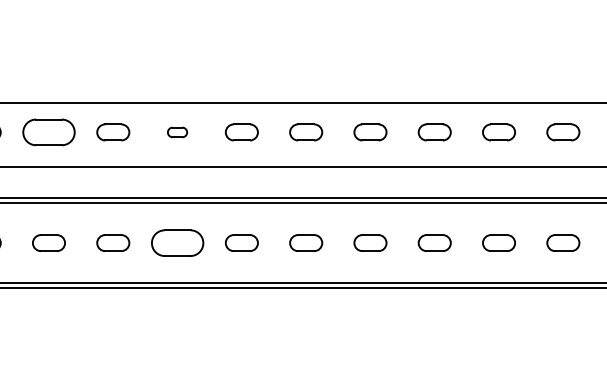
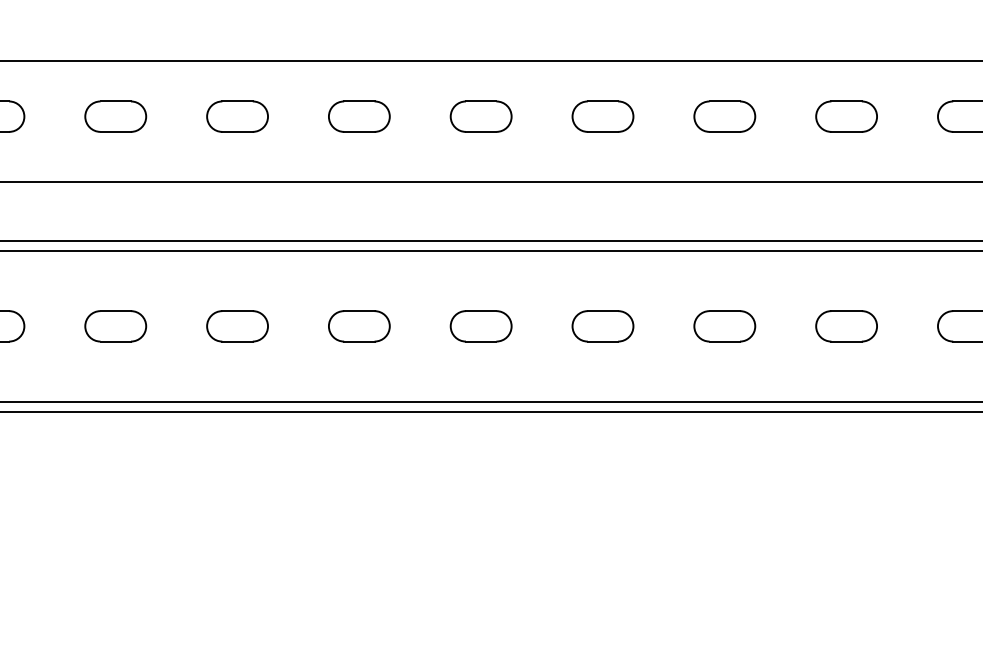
part: (48, 132) -> (114, 116), size x0.62
part: (177, 132) -> (359, 116), size x1.67
part: (177, 242) -> (359, 325), size x0.62

